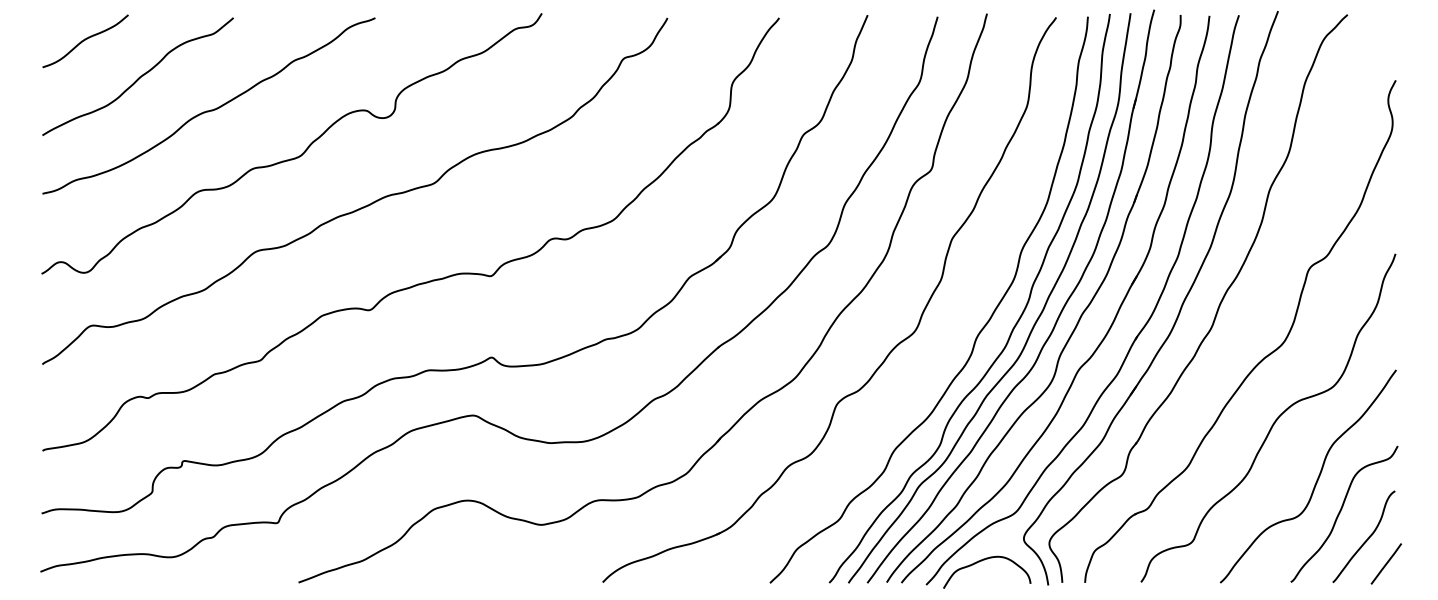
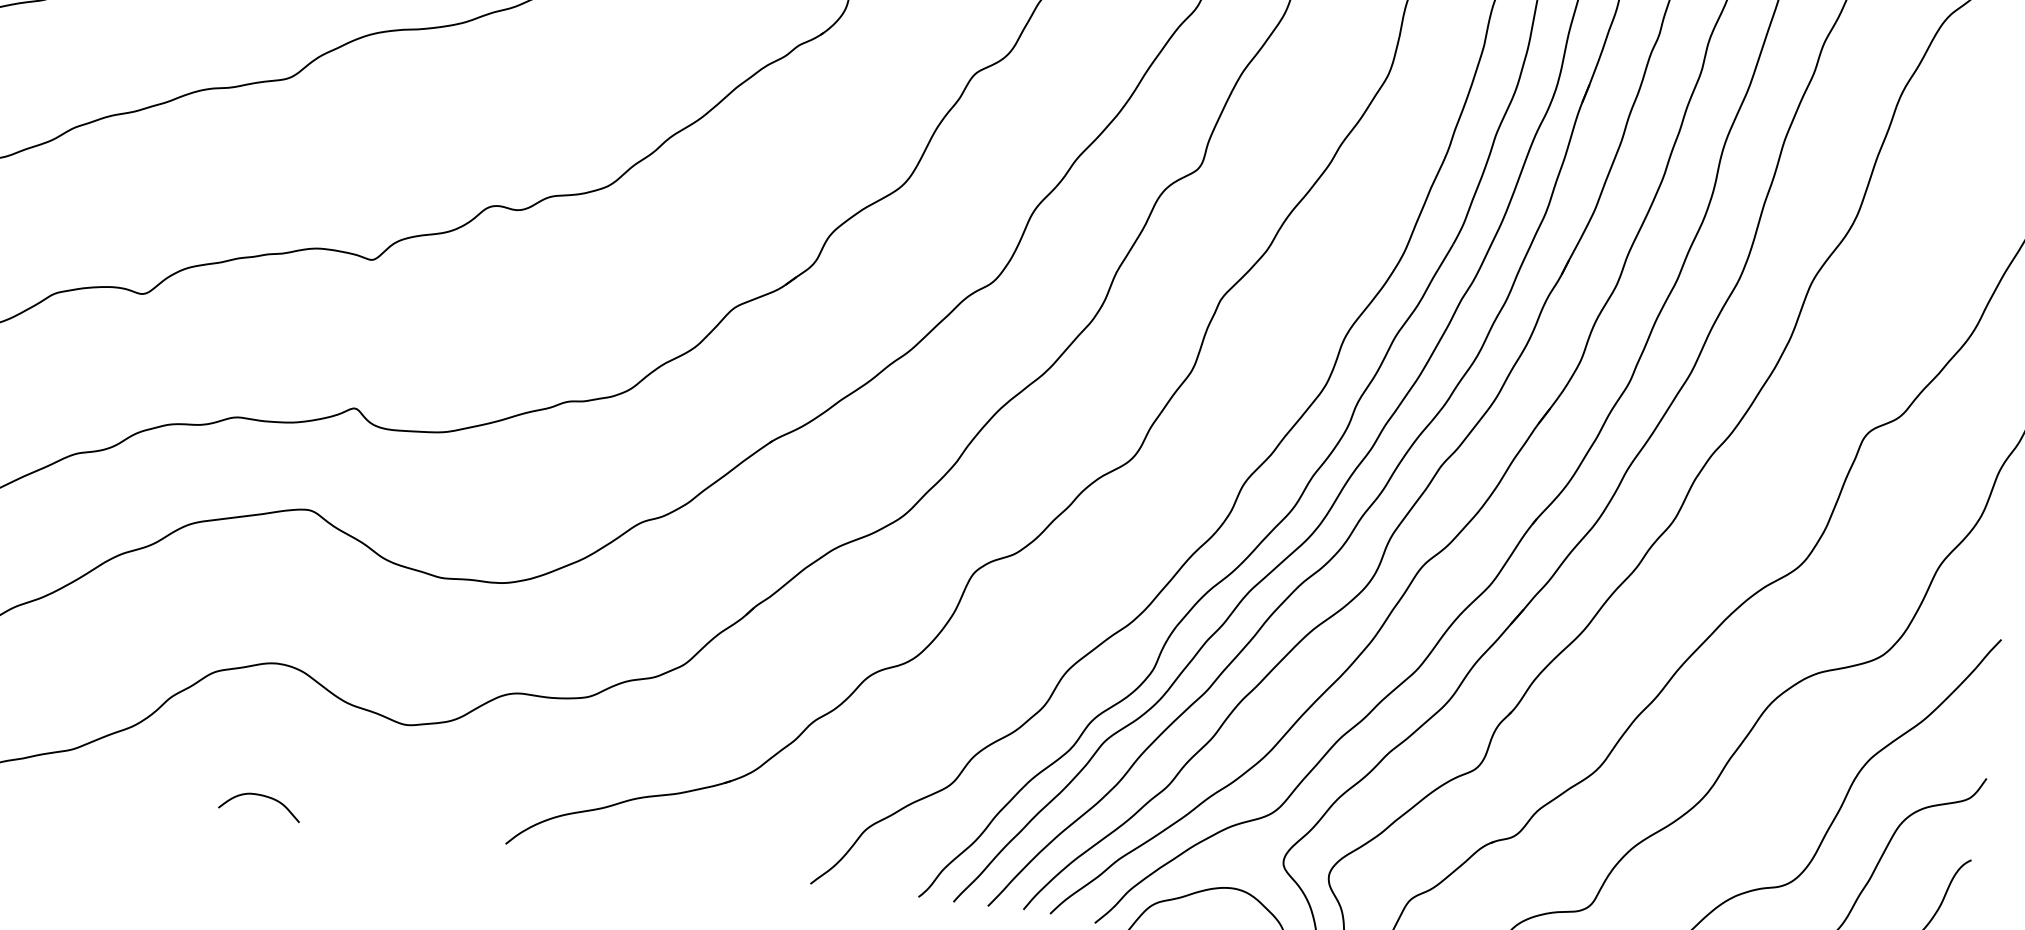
curve: (467, 573) -> (261, 796), added

